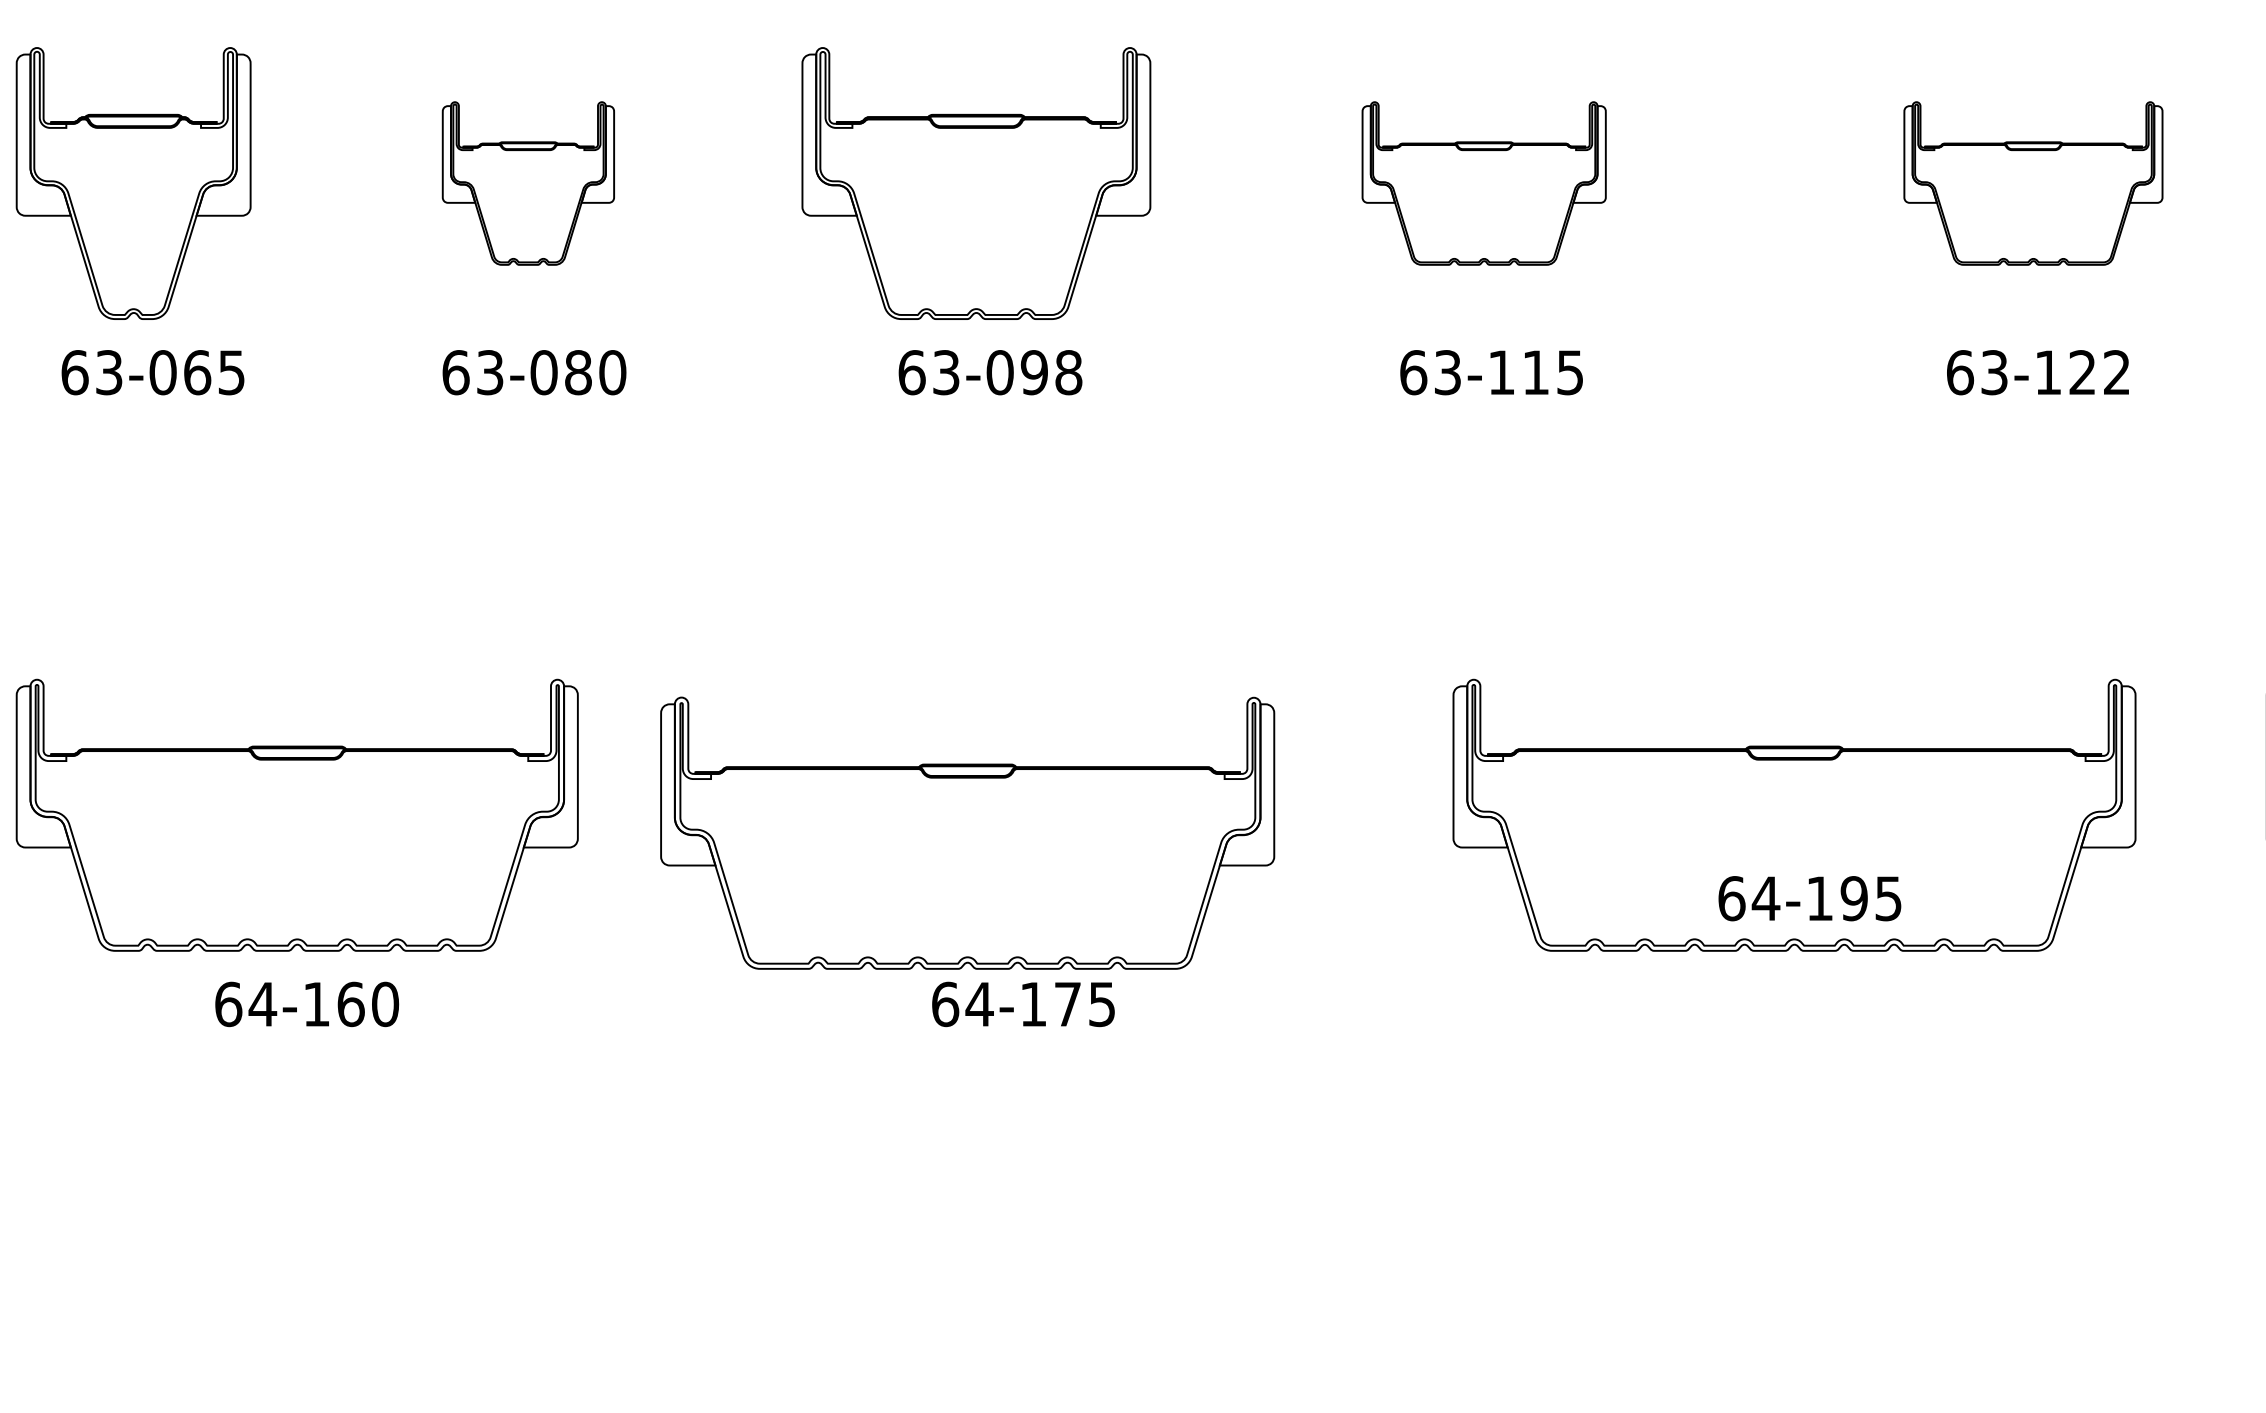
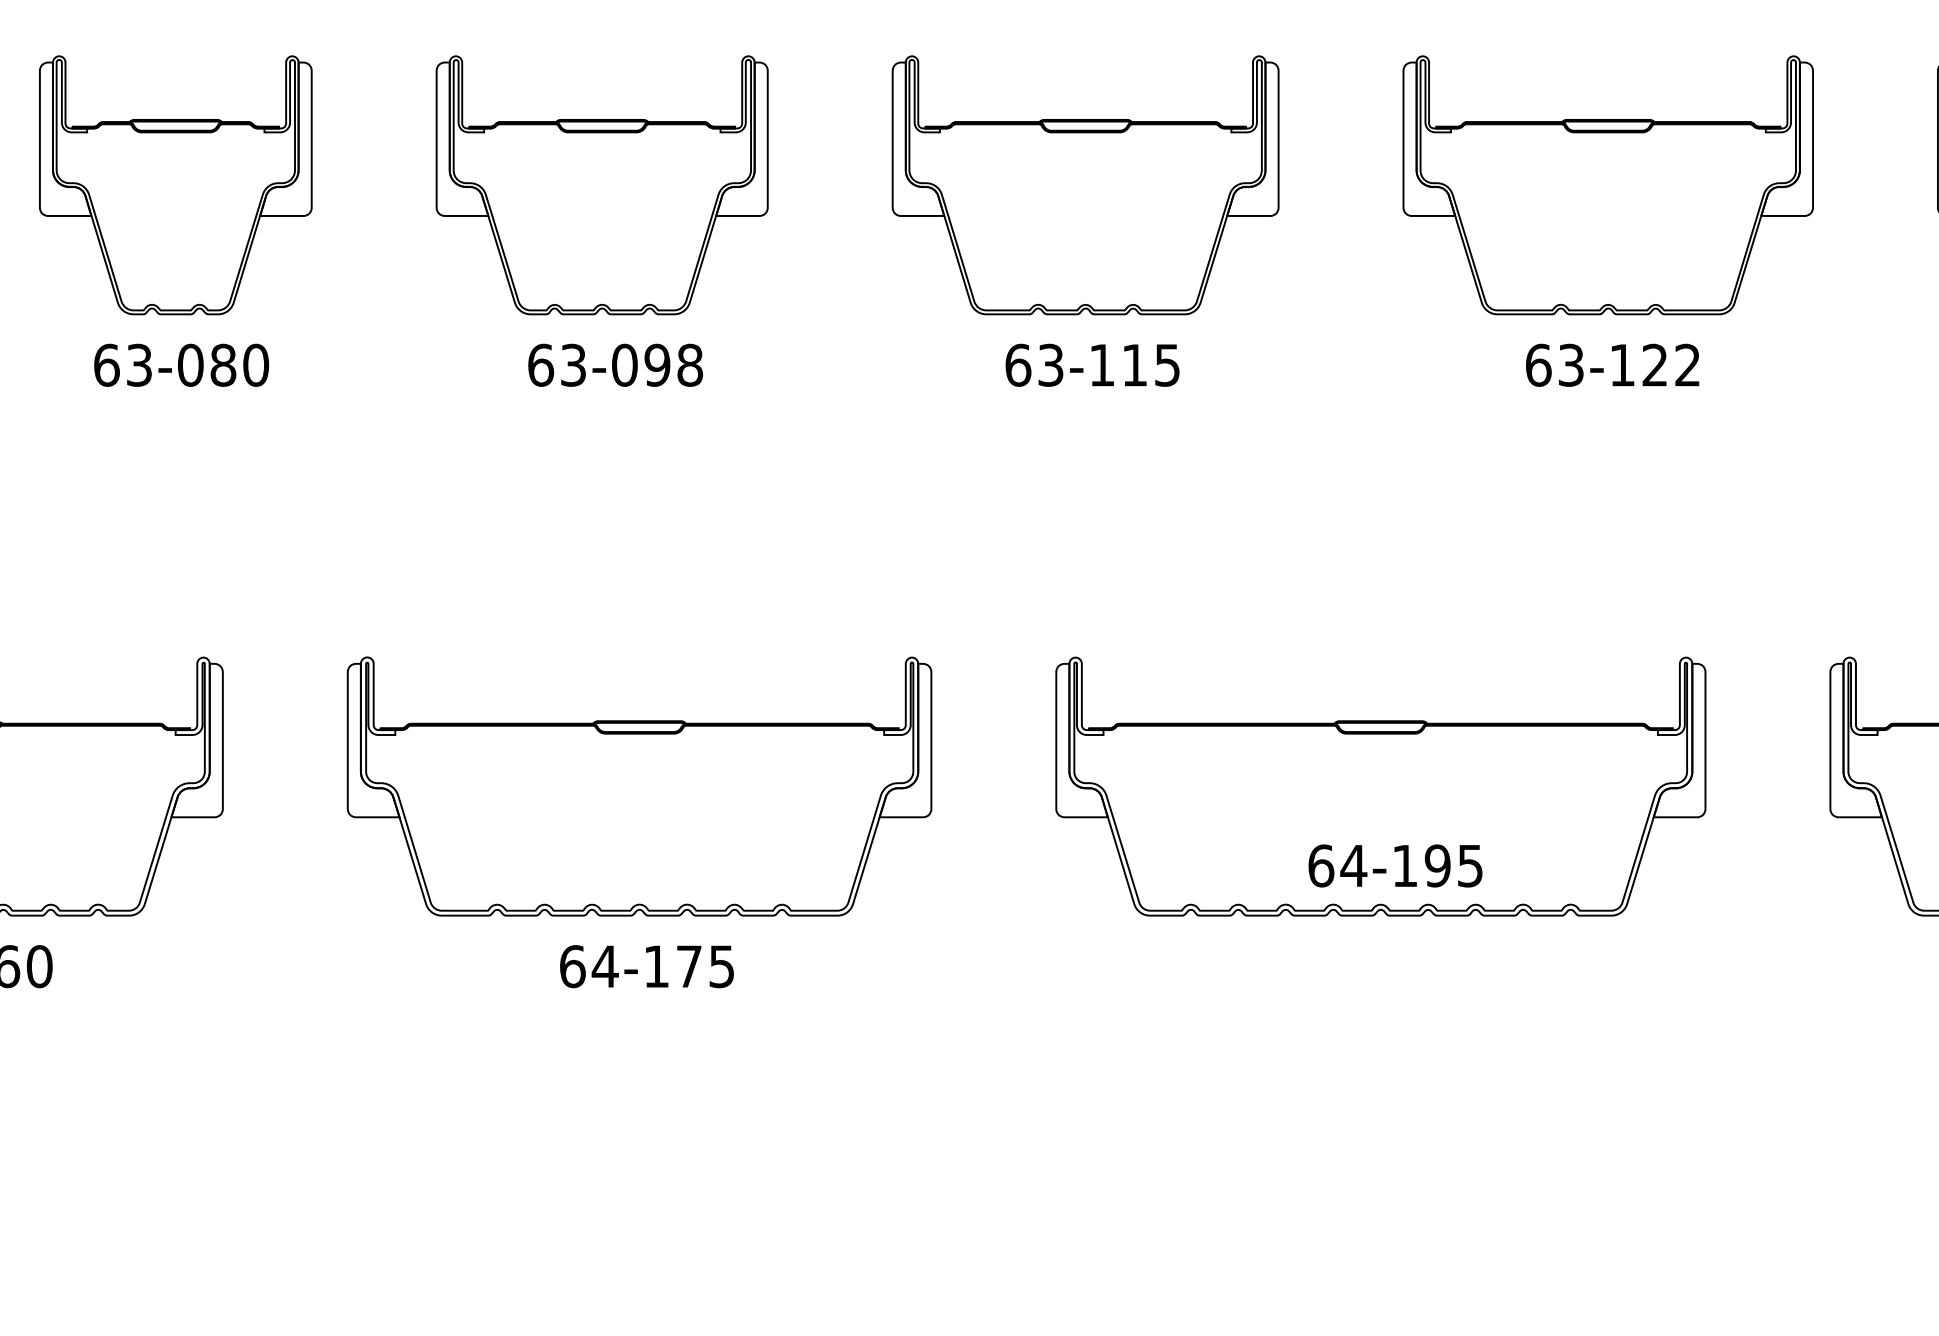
part: (528, 183) -> (175, 185), size x1.67
part: (1483, 183) -> (1084, 185), size x1.67
part: (2033, 183) -> (1608, 185), size x1.67
part: (967, 832) -> (639, 785), moved

